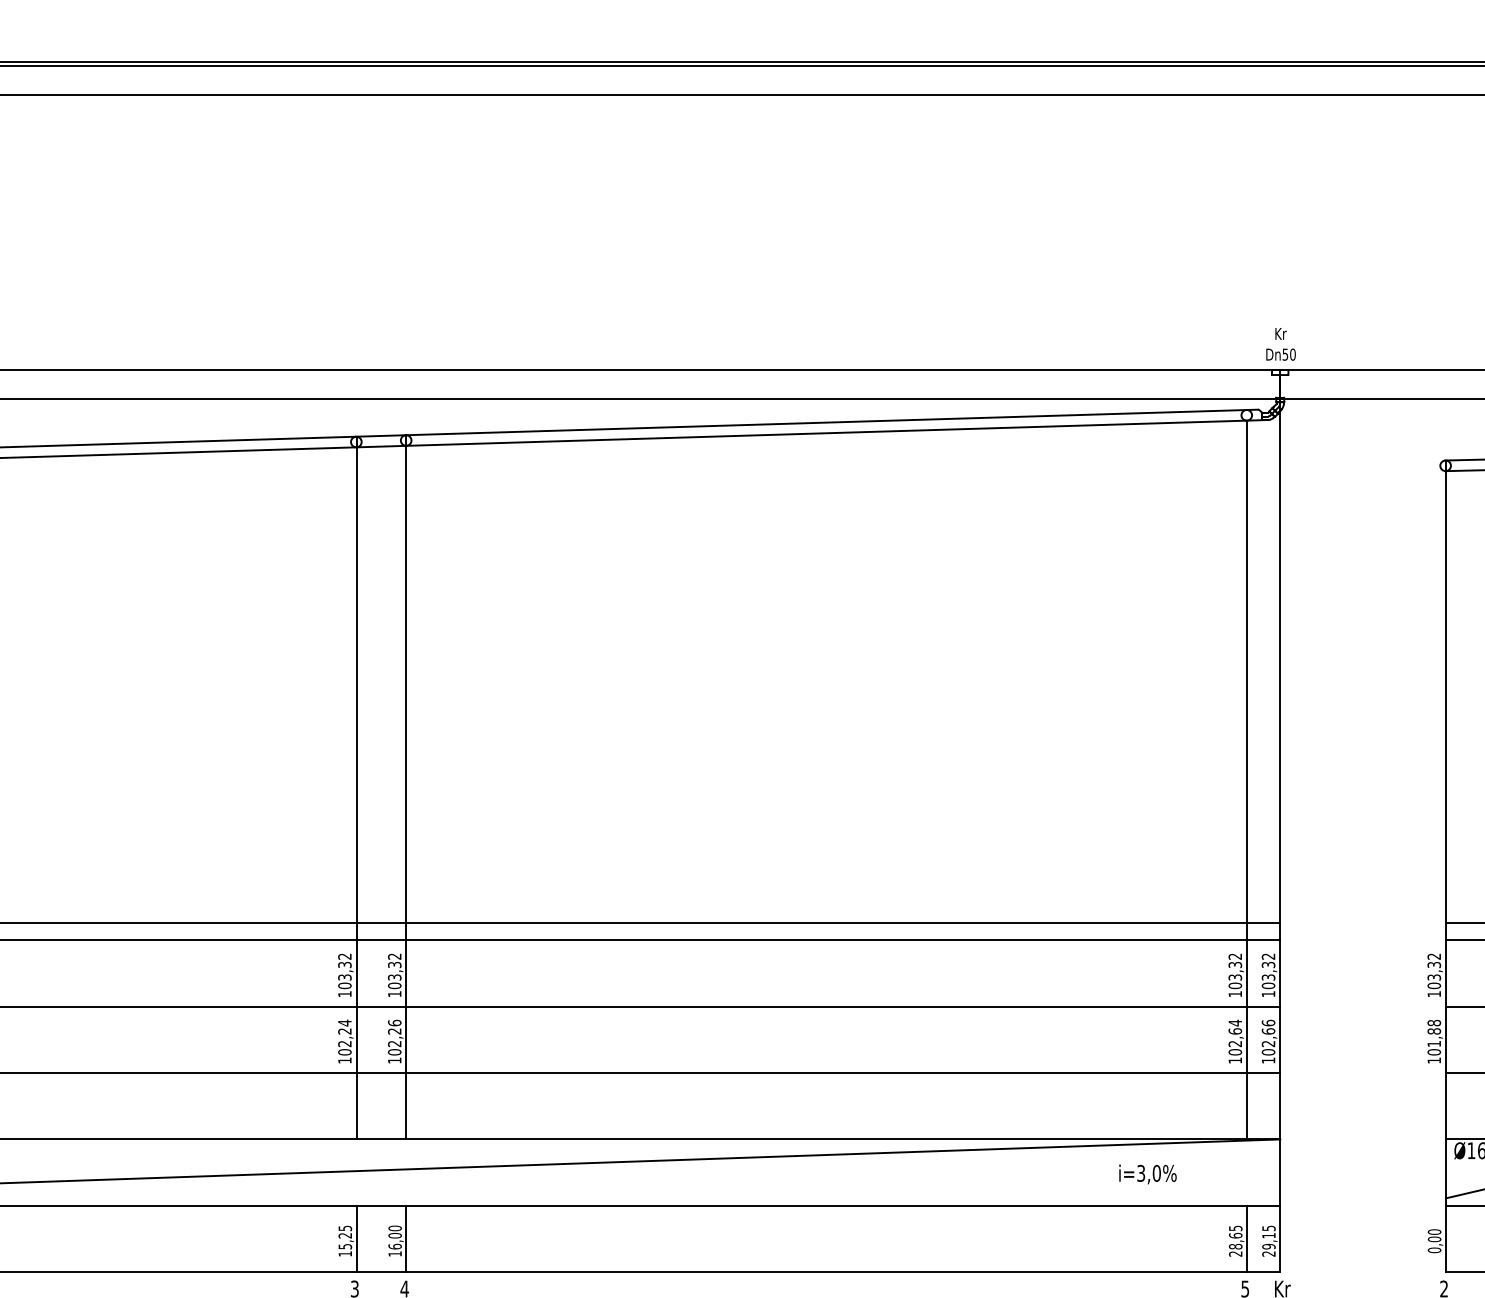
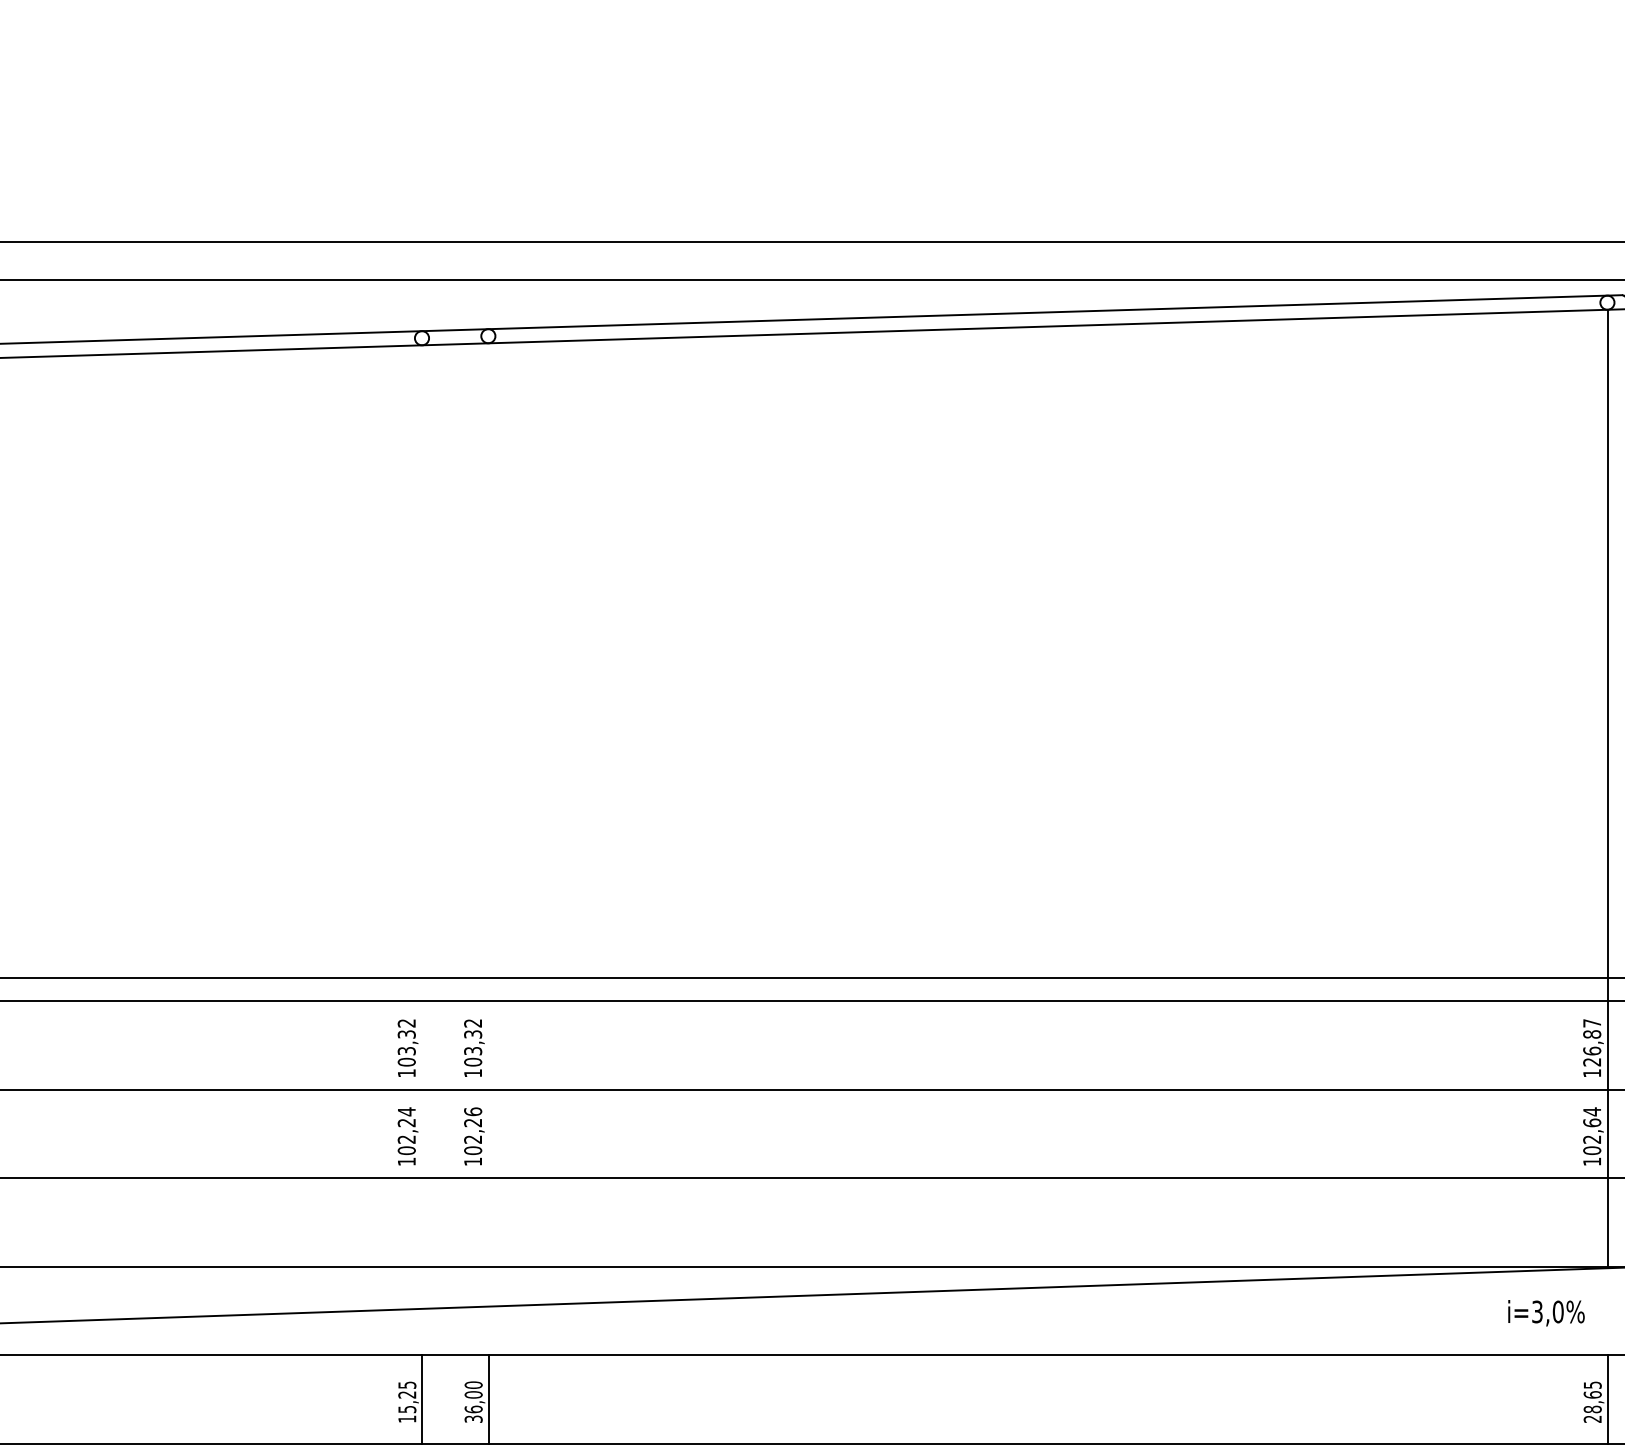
line: (356, 787) -> (422, 798), removed
line: (406, 787) -> (488, 798), removed
text: (1235, 971) -> (1592, 1043), 103,32 -> 126,87
text: (1147, 1174) -> (1545, 1313), moved
text: (394, 1253) -> (472, 1418), 16,00 -> 36,00

